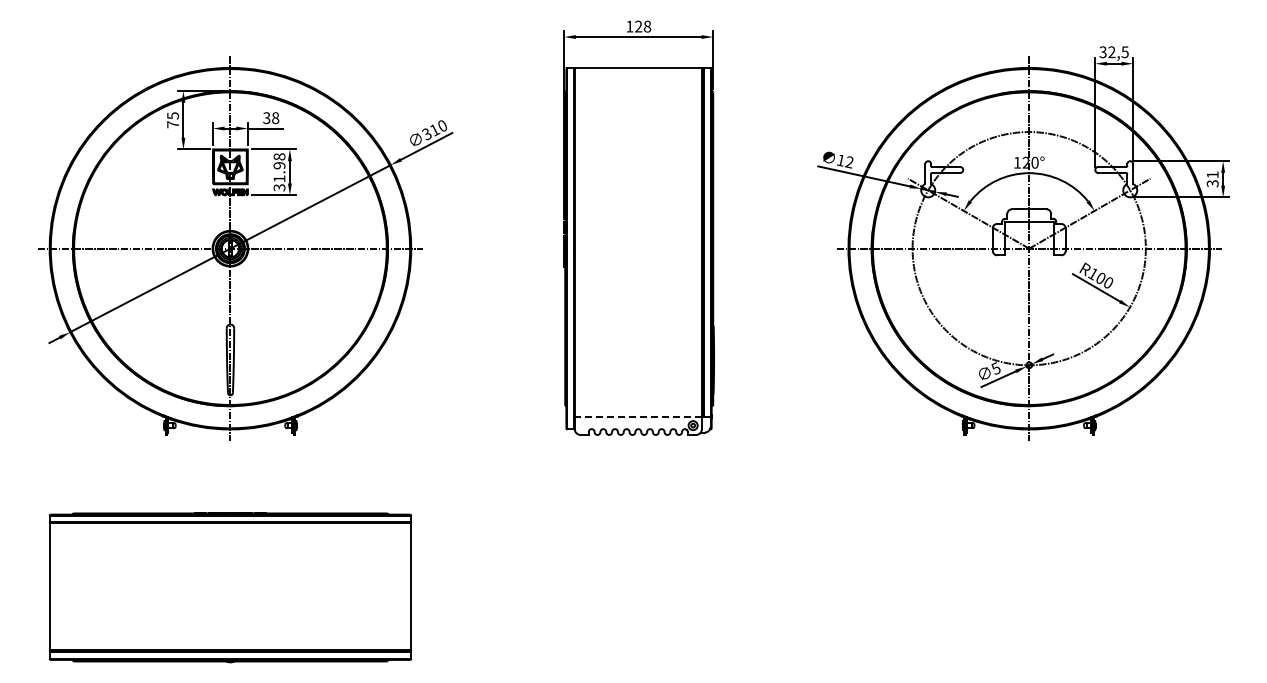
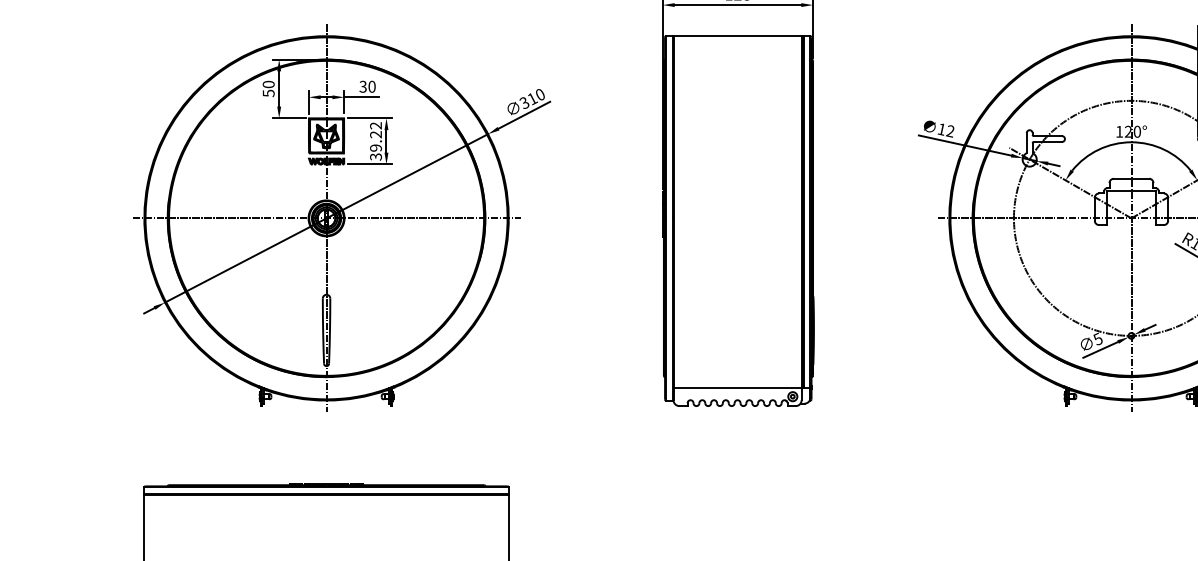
text: (275, 117) -> (371, 86), 38 -> 30
text: (172, 120) -> (268, 89), 75 -> 50
text: (279, 167) -> (375, 136), 31.98 -> 39.22
line: (638, 417) -> (737, 388), dashed -> solid

